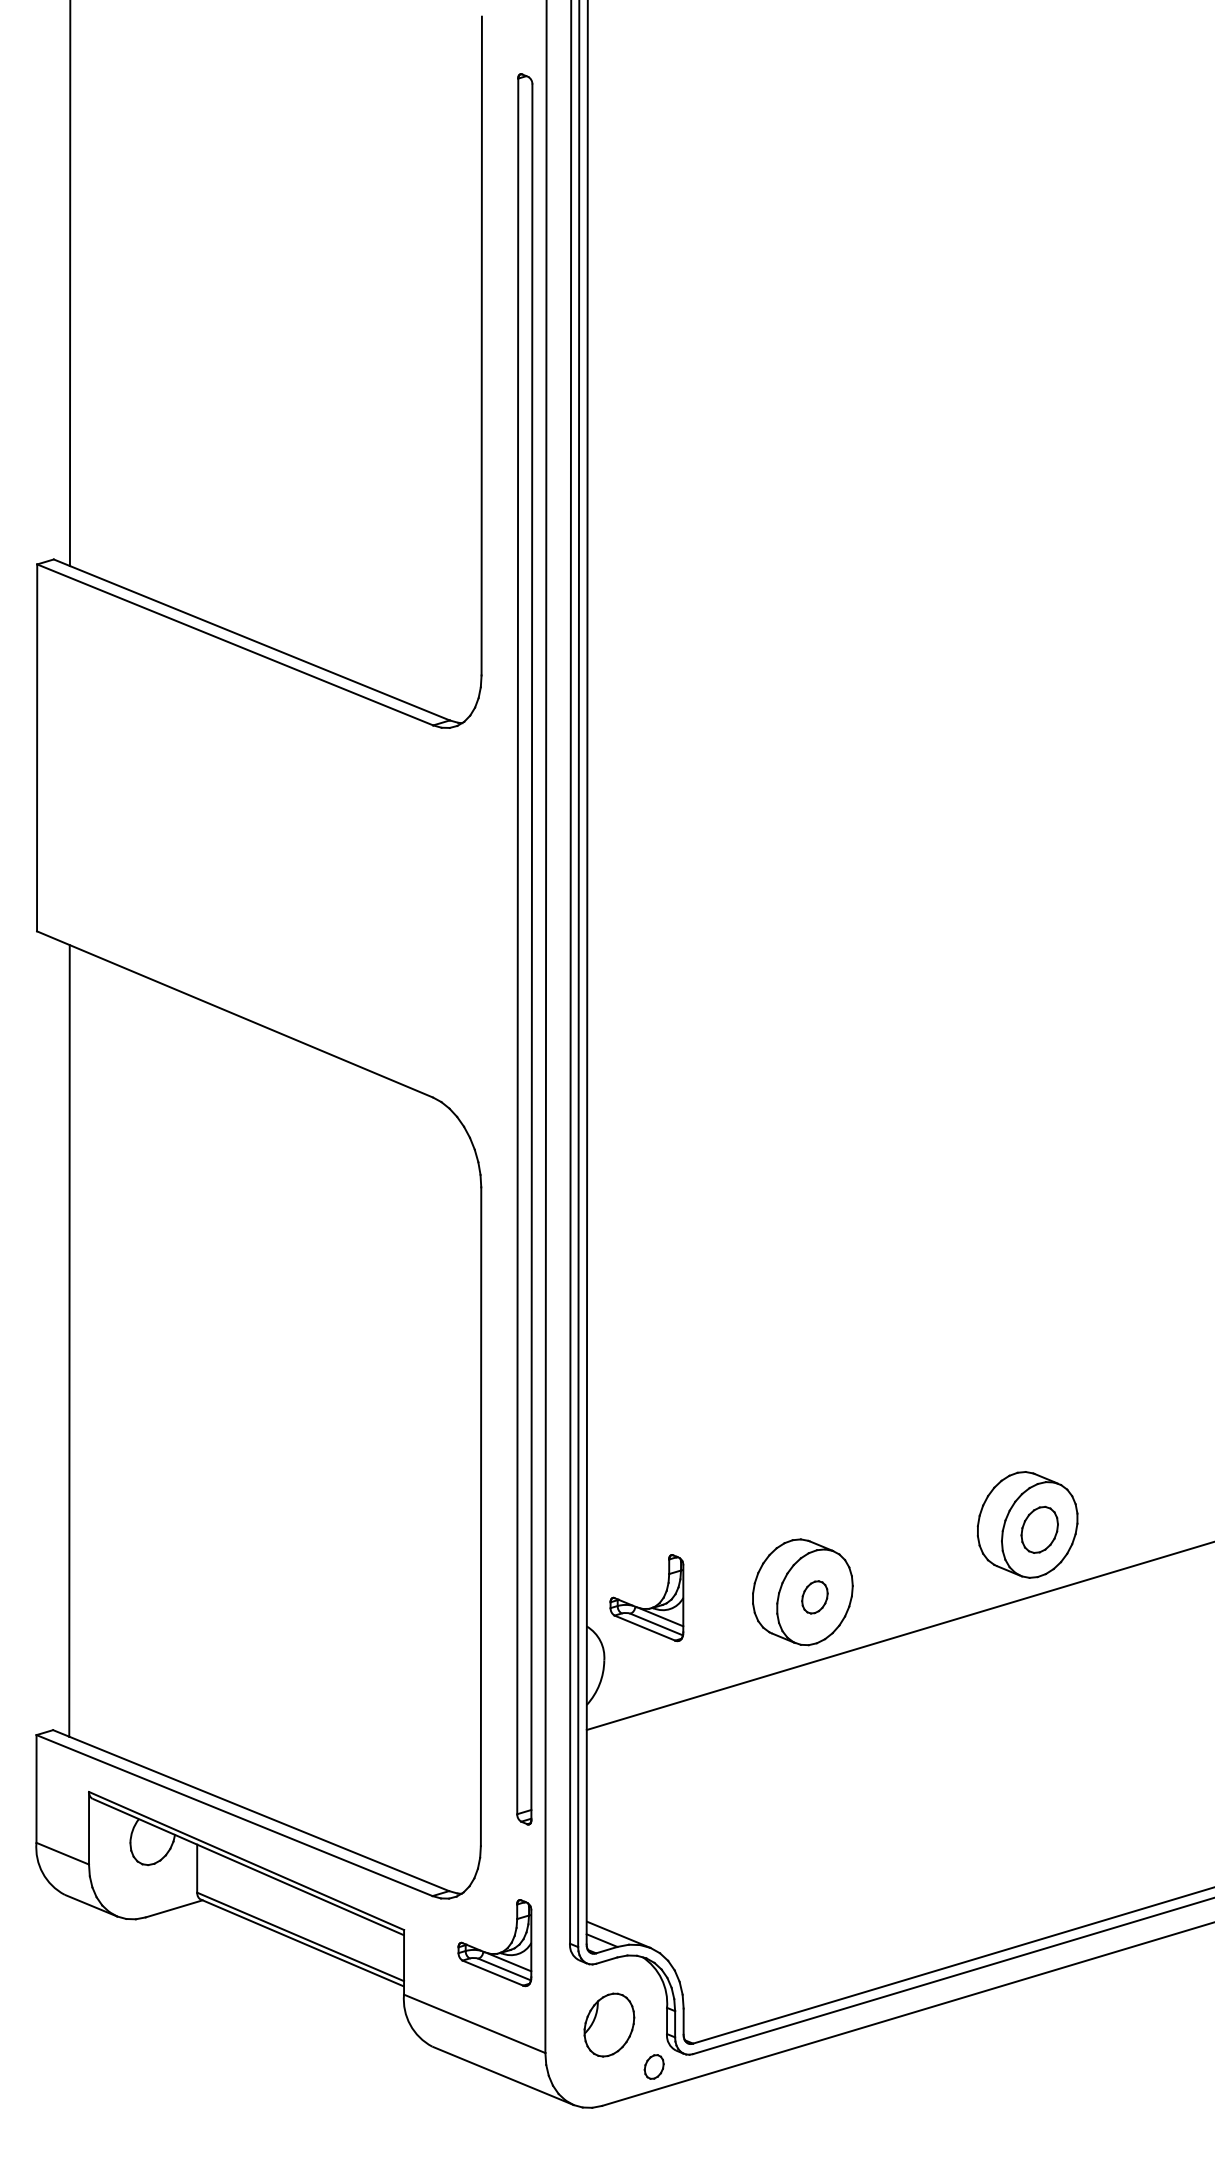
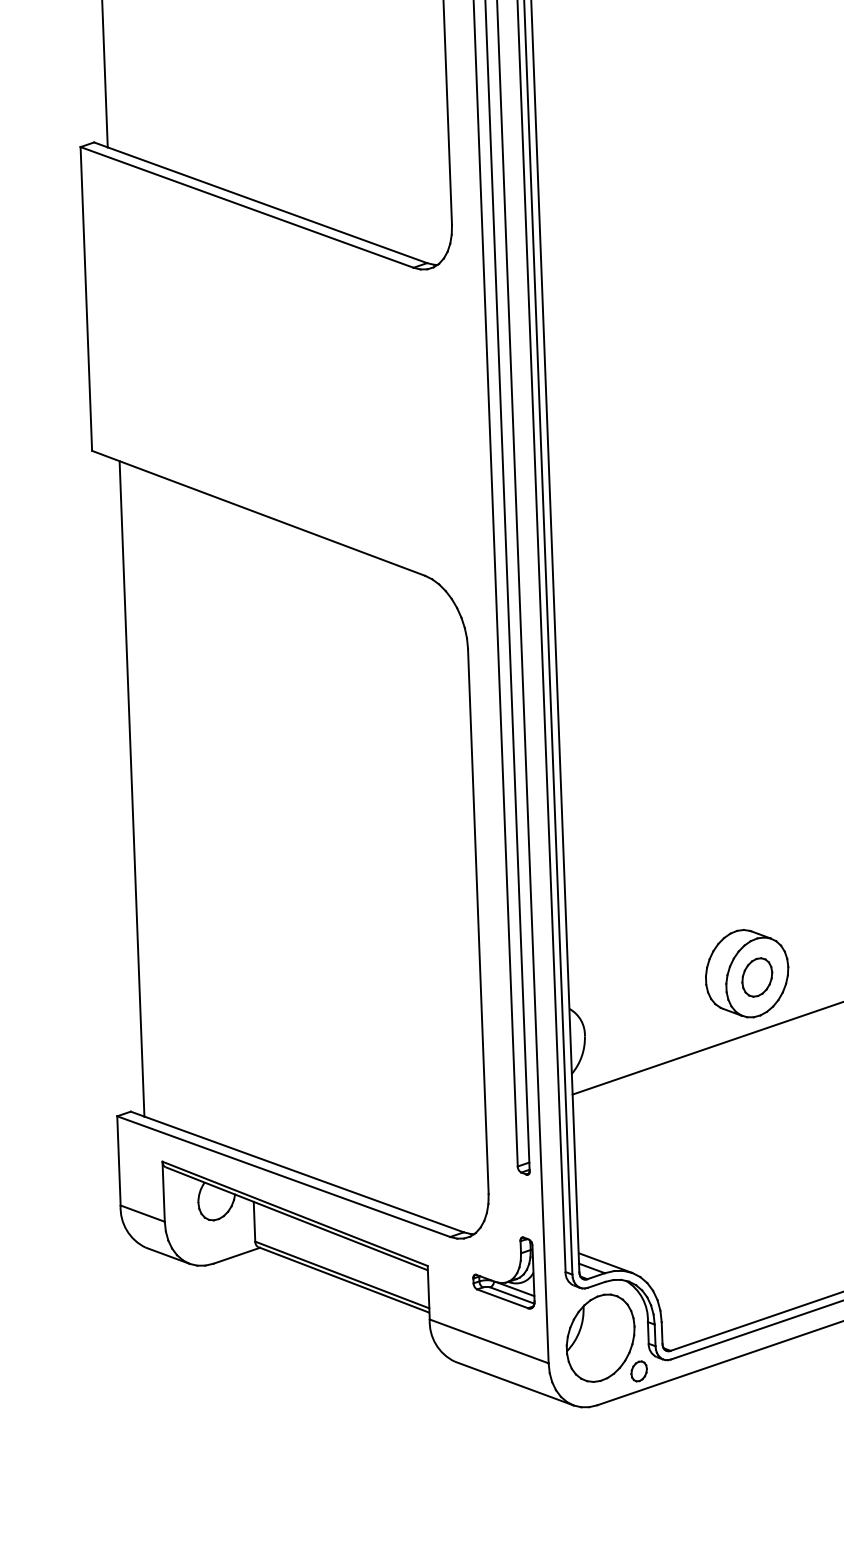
part: (814, 1597) -> (756, 977), size x1.43
part: (649, 1607) -> (620, 991), removed
part: (609, 2024) -> (600, 1337), size x1.67

